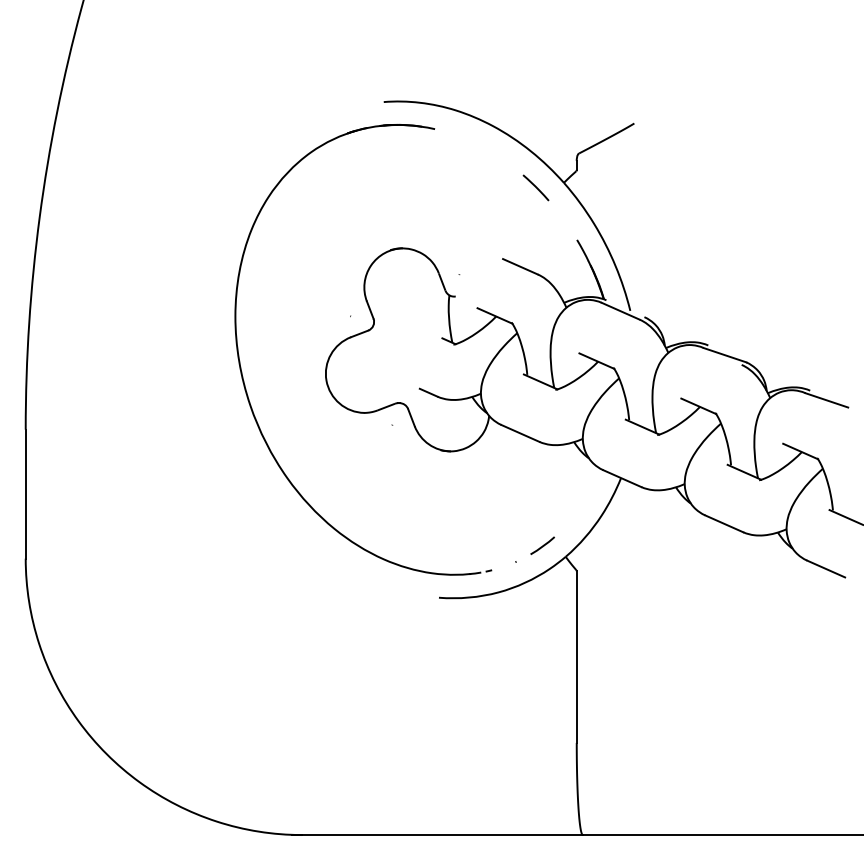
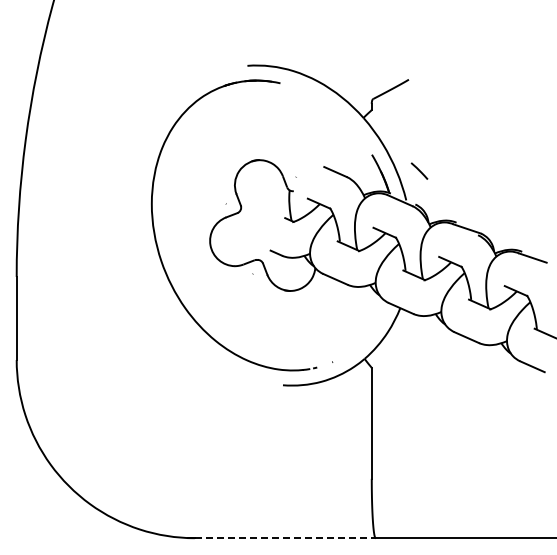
line: (535, 186) -> (419, 170), moved
line: (542, 545) -> (349, 351), removed
line: (442, 835) -> (285, 538), solid -> dashed

